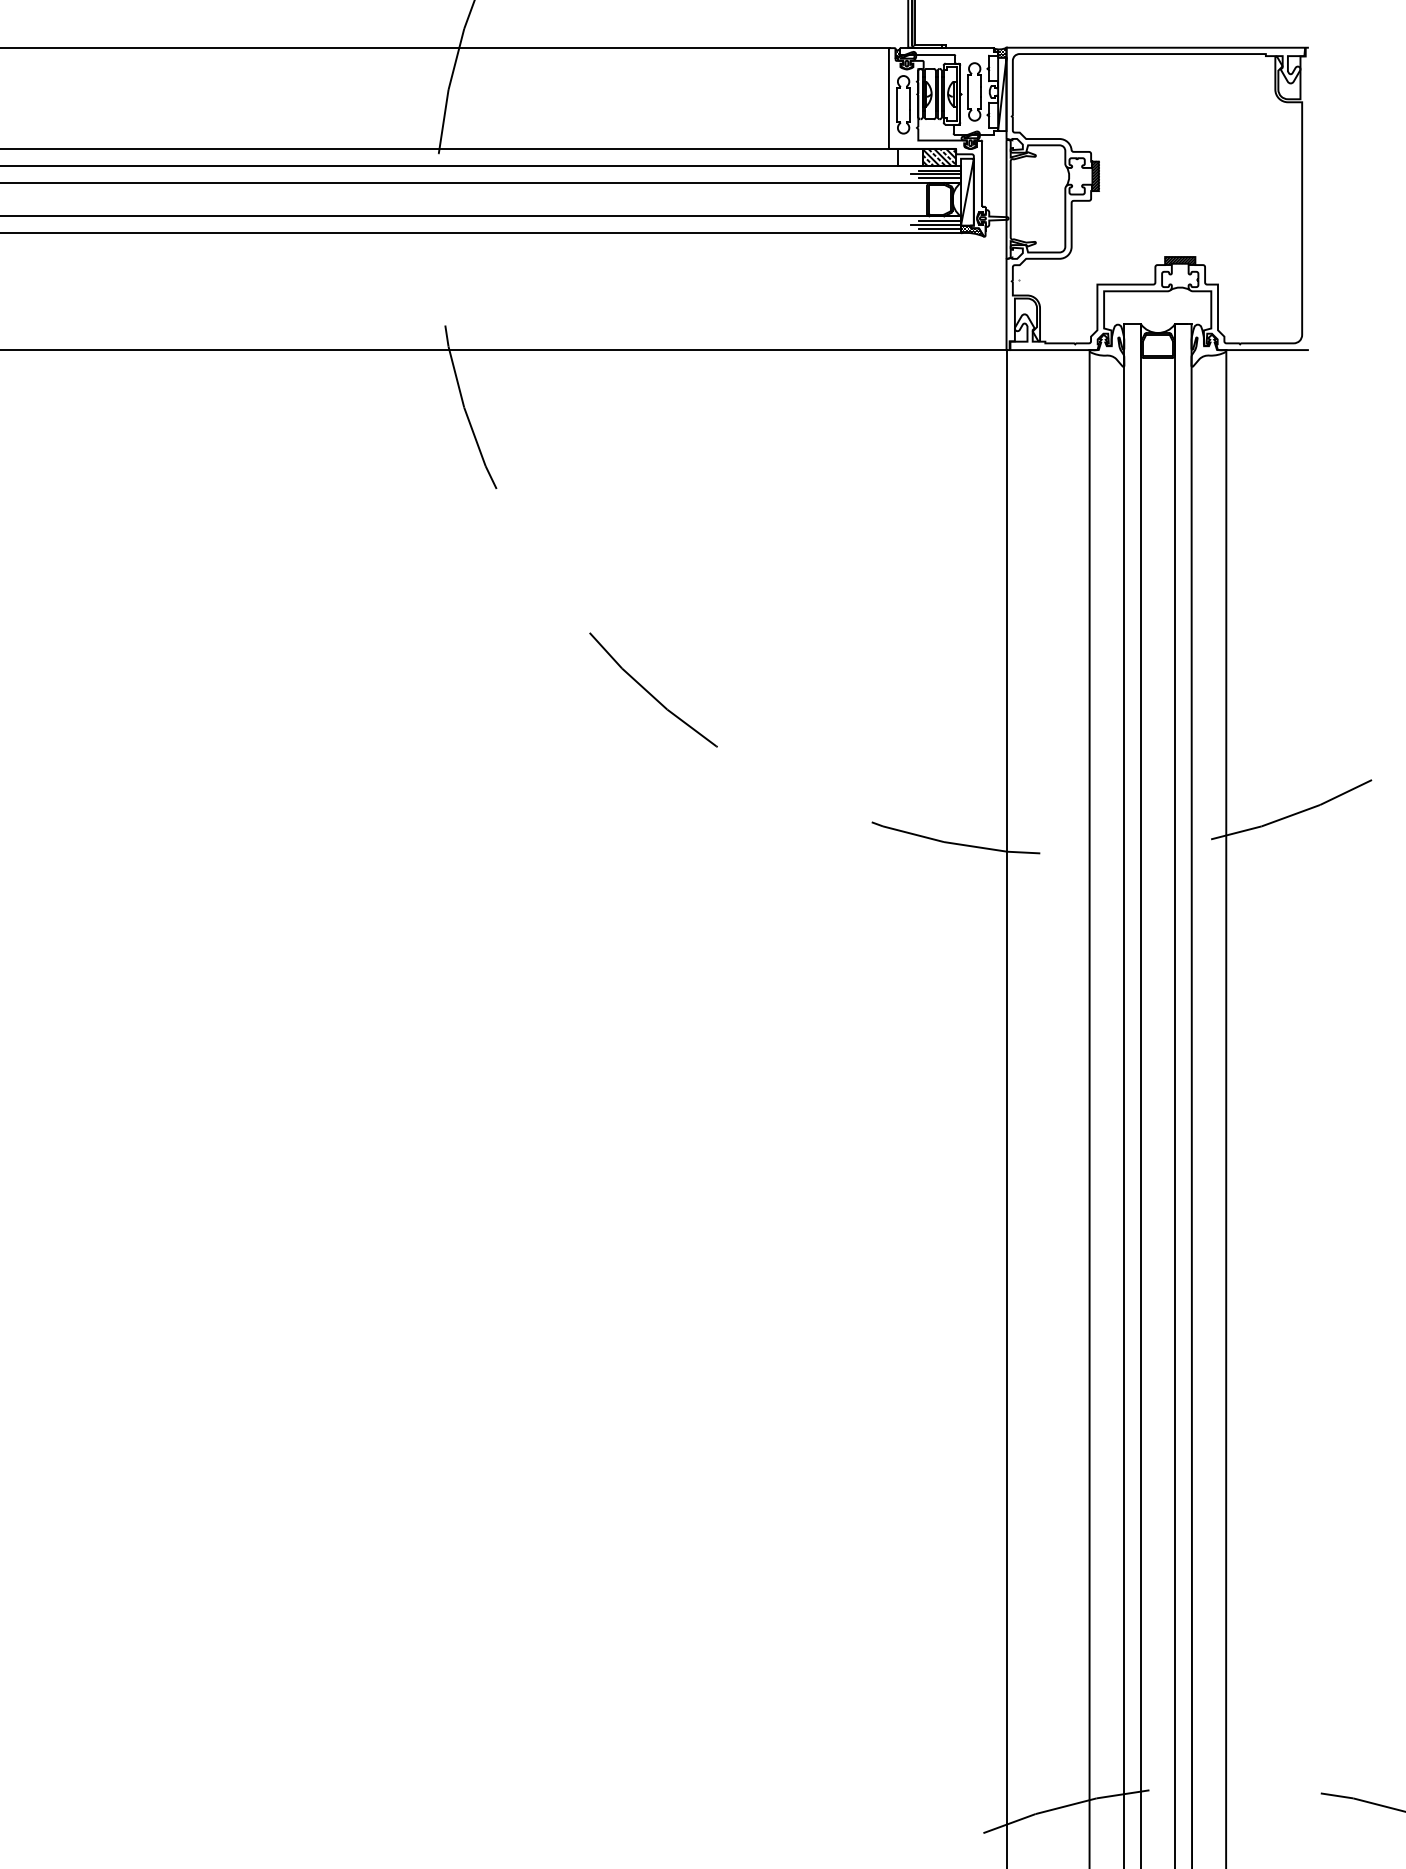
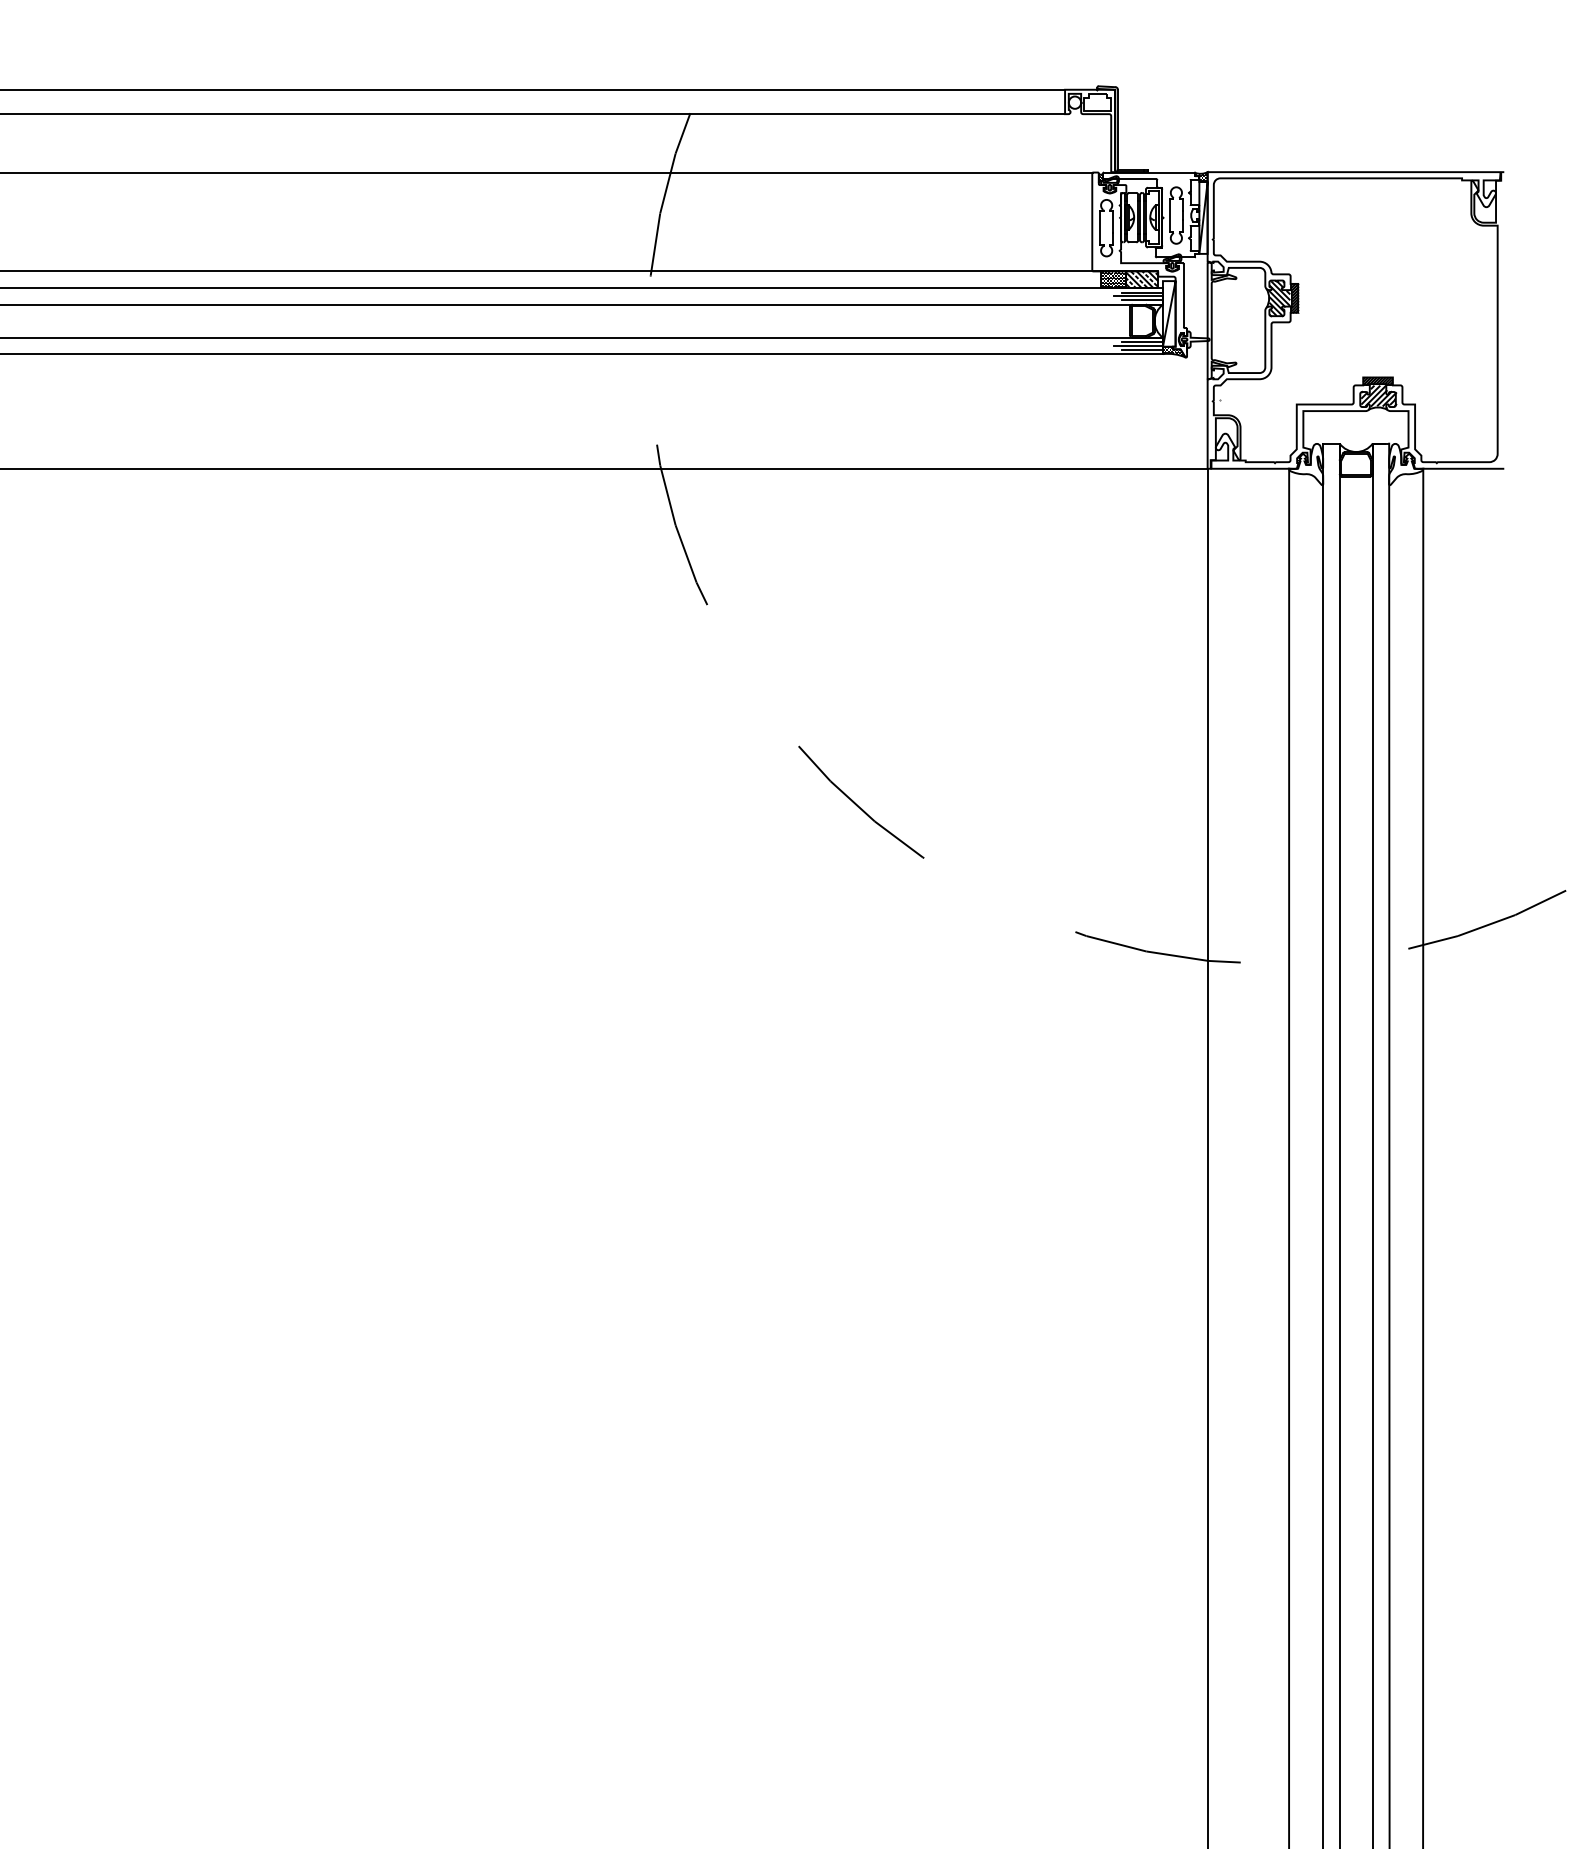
hatch: (910, 157) -> (1113, 279), added
hatch: (1078, 176) -> (1278, 298), added
hatch: (1180, 276) -> (1378, 396), added

